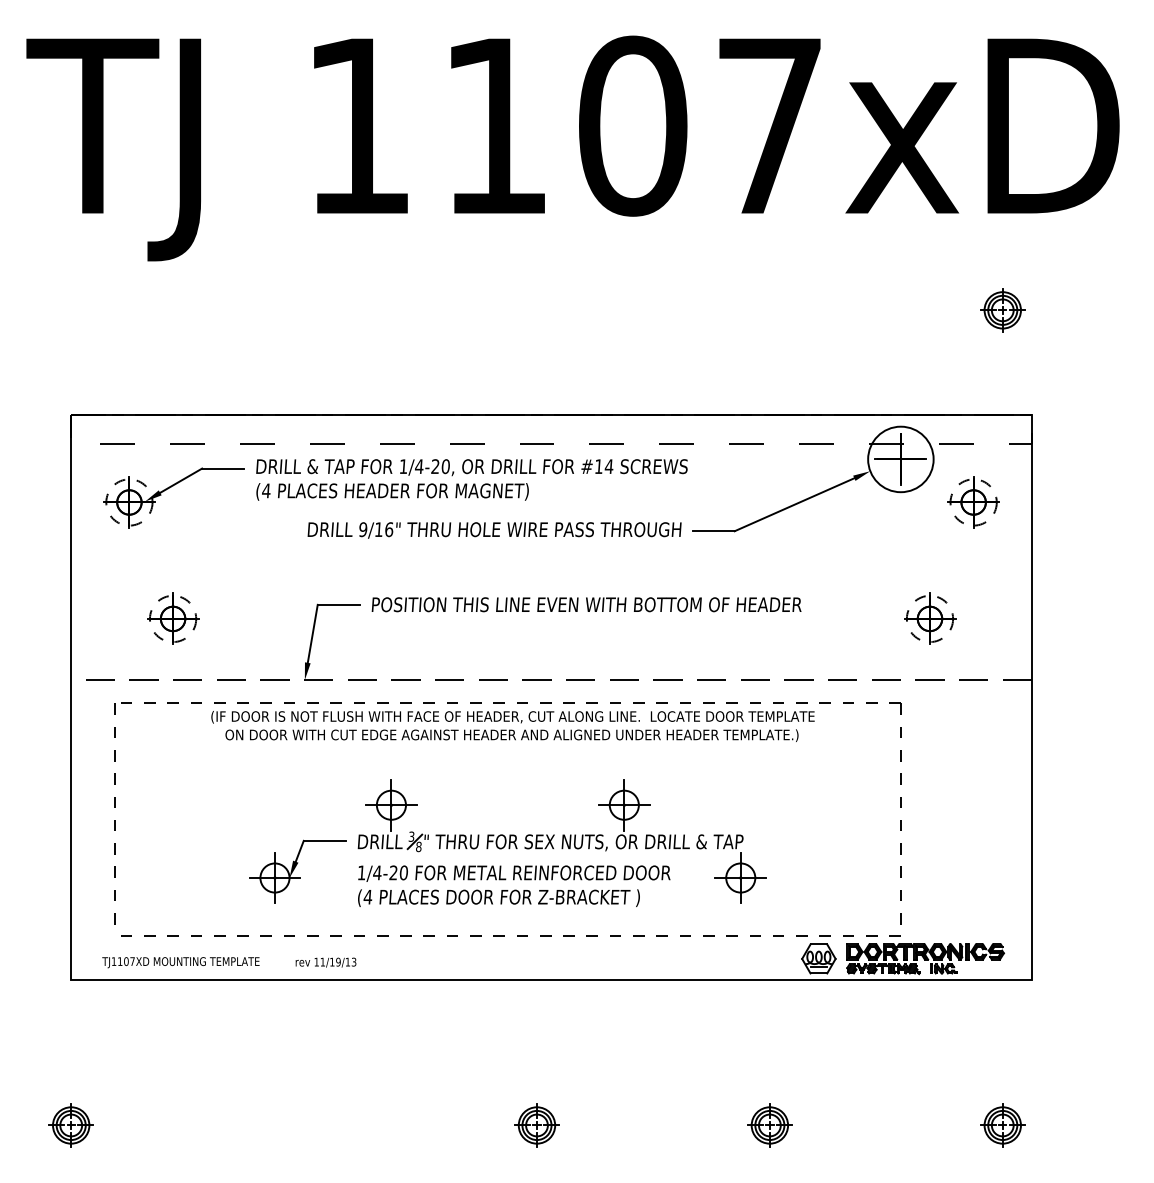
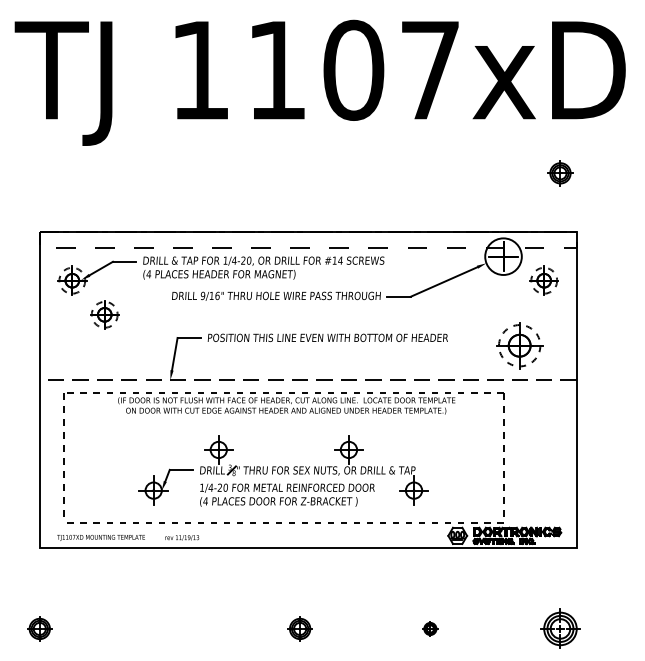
part: (172, 618) -> (104, 314), moved
part: (929, 618) -> (519, 345), size x1.6
part: (770, 1124) -> (430, 628), size x0.6
part: (1002, 1124) -> (560, 628), size x1.6

